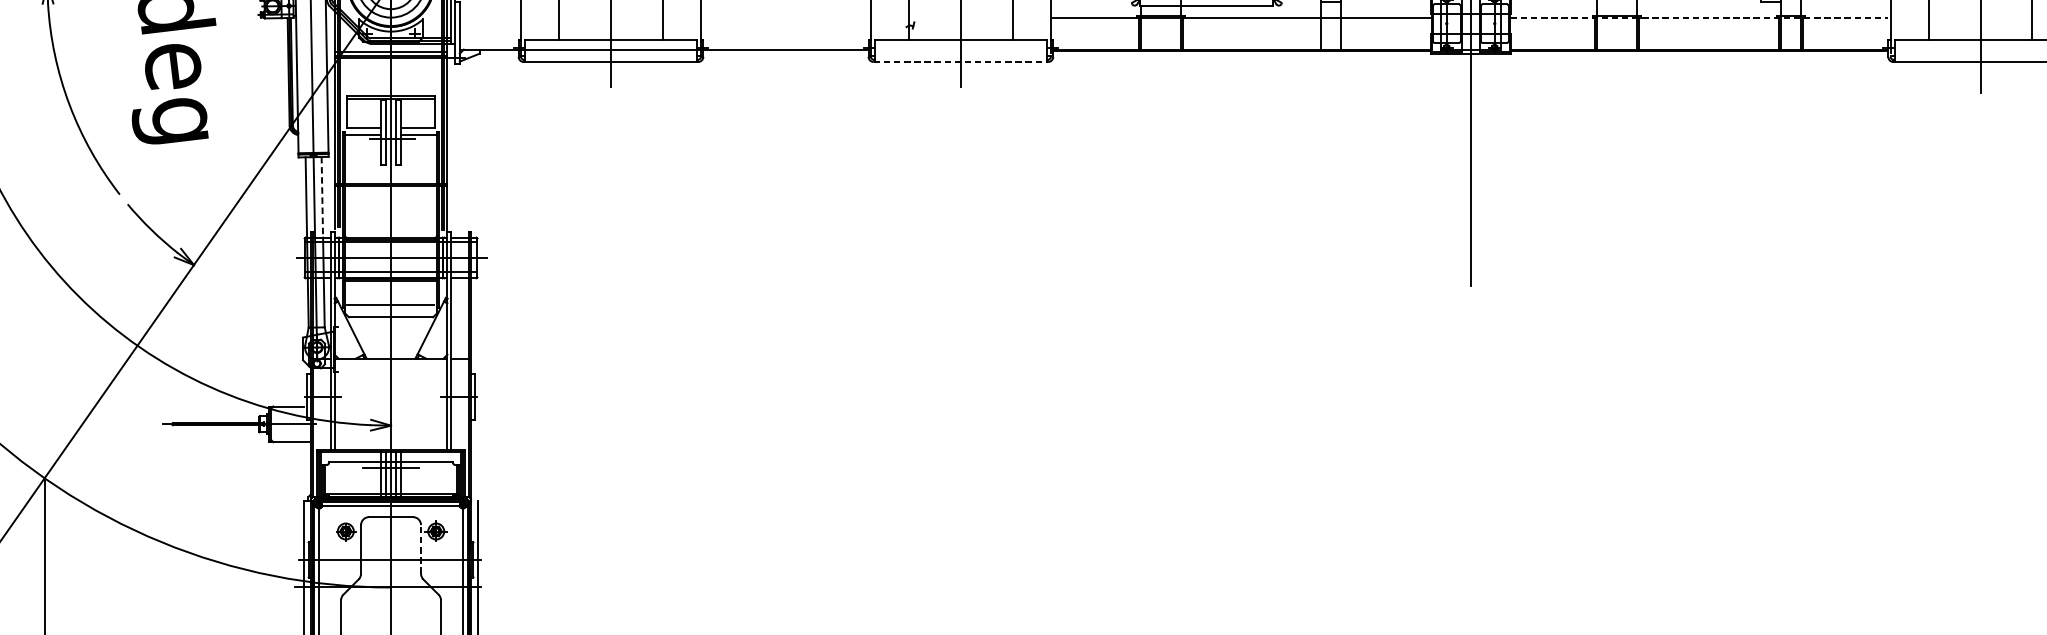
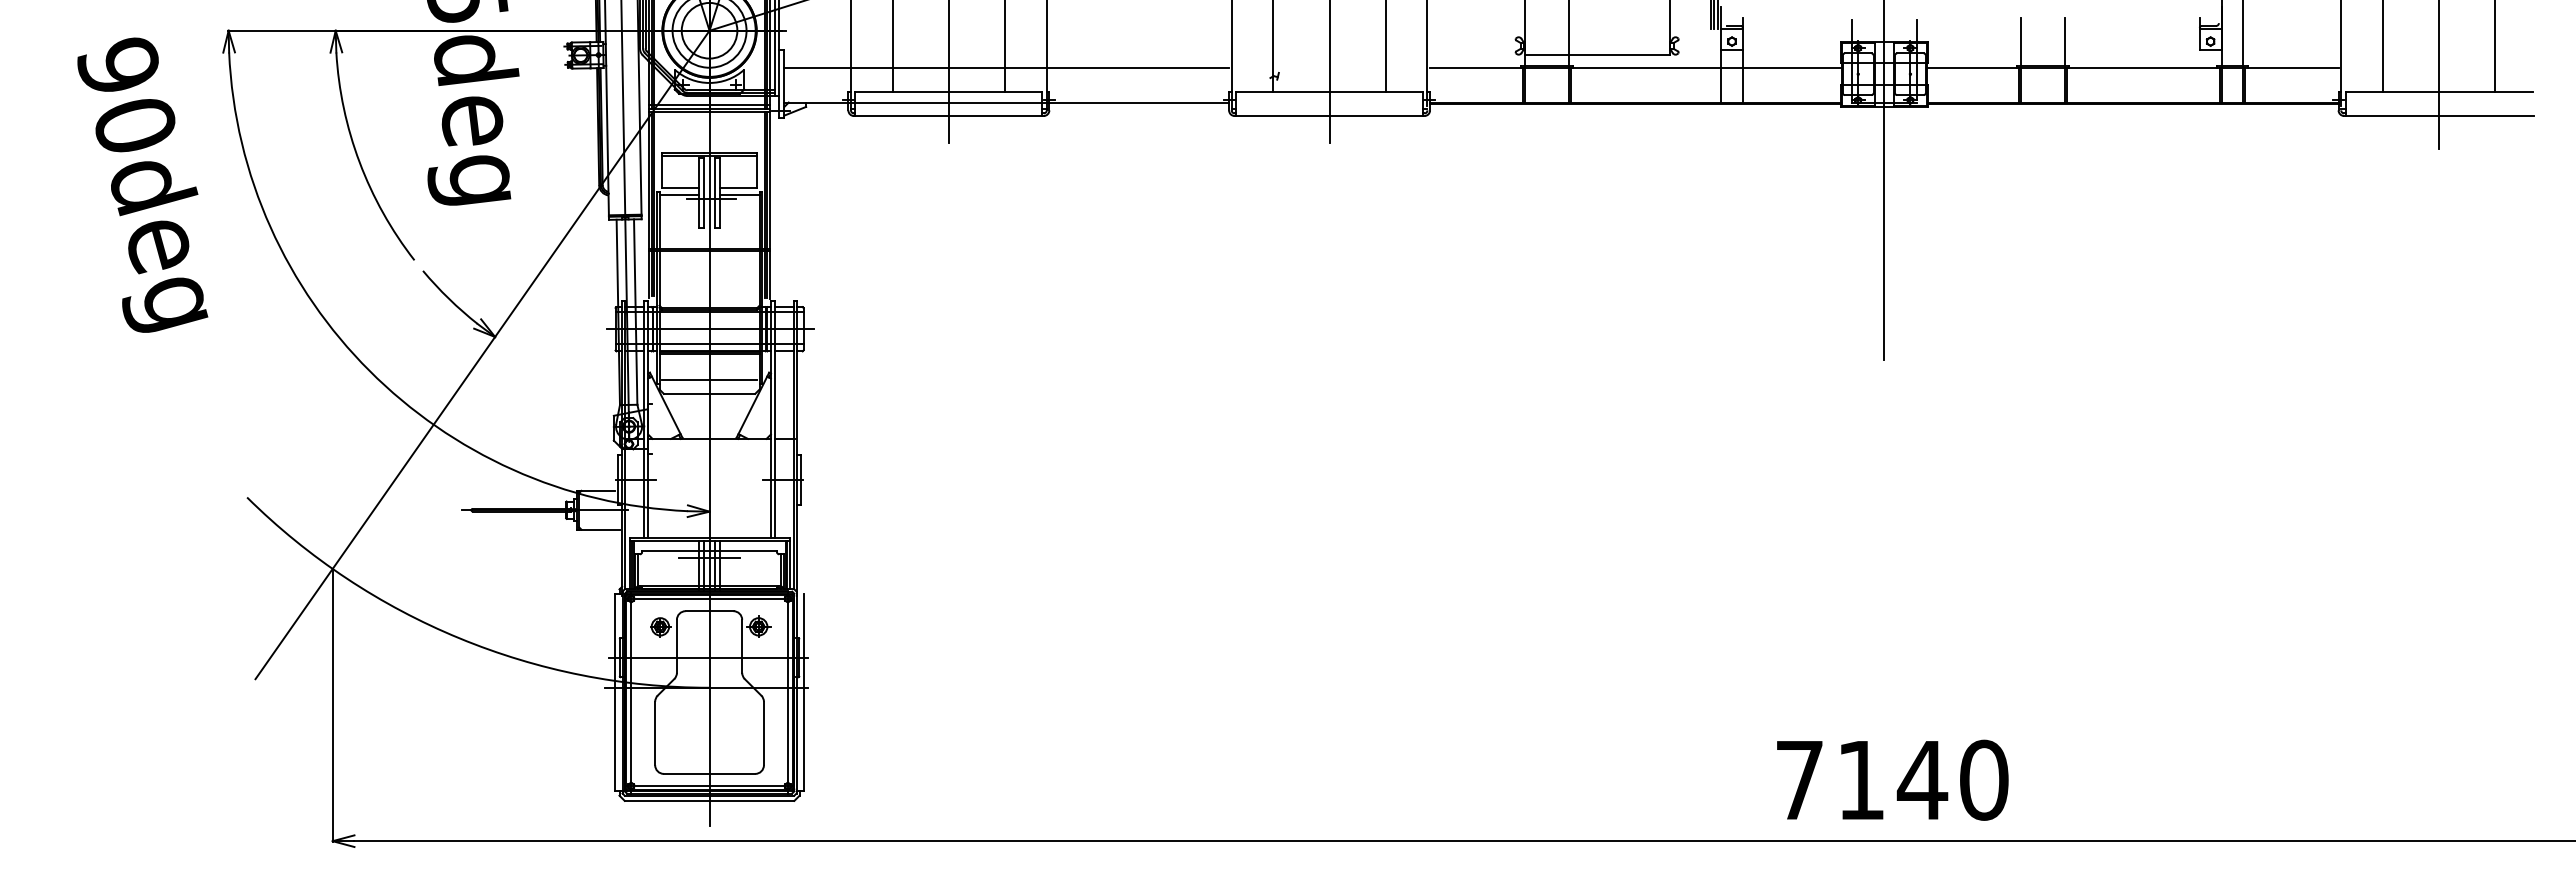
line: (663, 17) -> (1006, 67), added
line: (1699, 17) -> (2133, 67), dashed -> solid
line: (960, 62) -> (1329, 116), dashed -> solid
line: (322, 197) -> (634, 263), dashed -> solid
line: (421, 548) -> (742, 645), dashed -> solid

